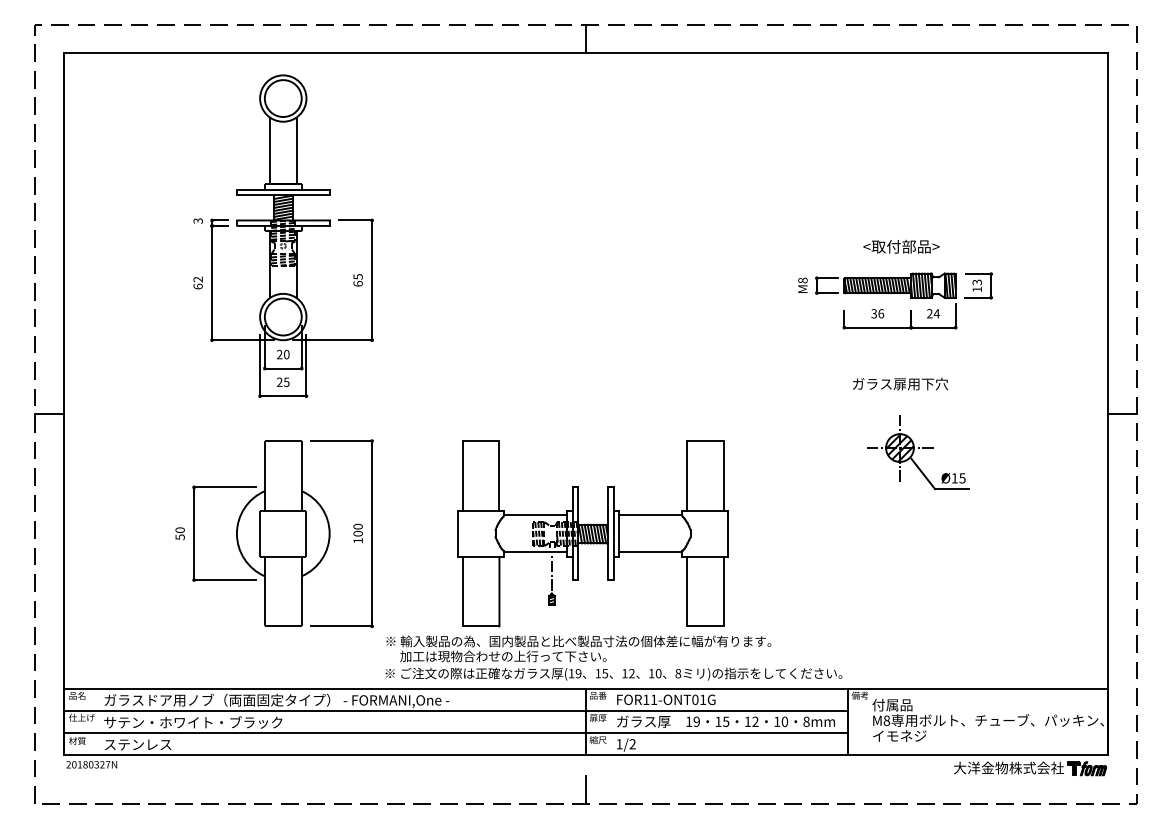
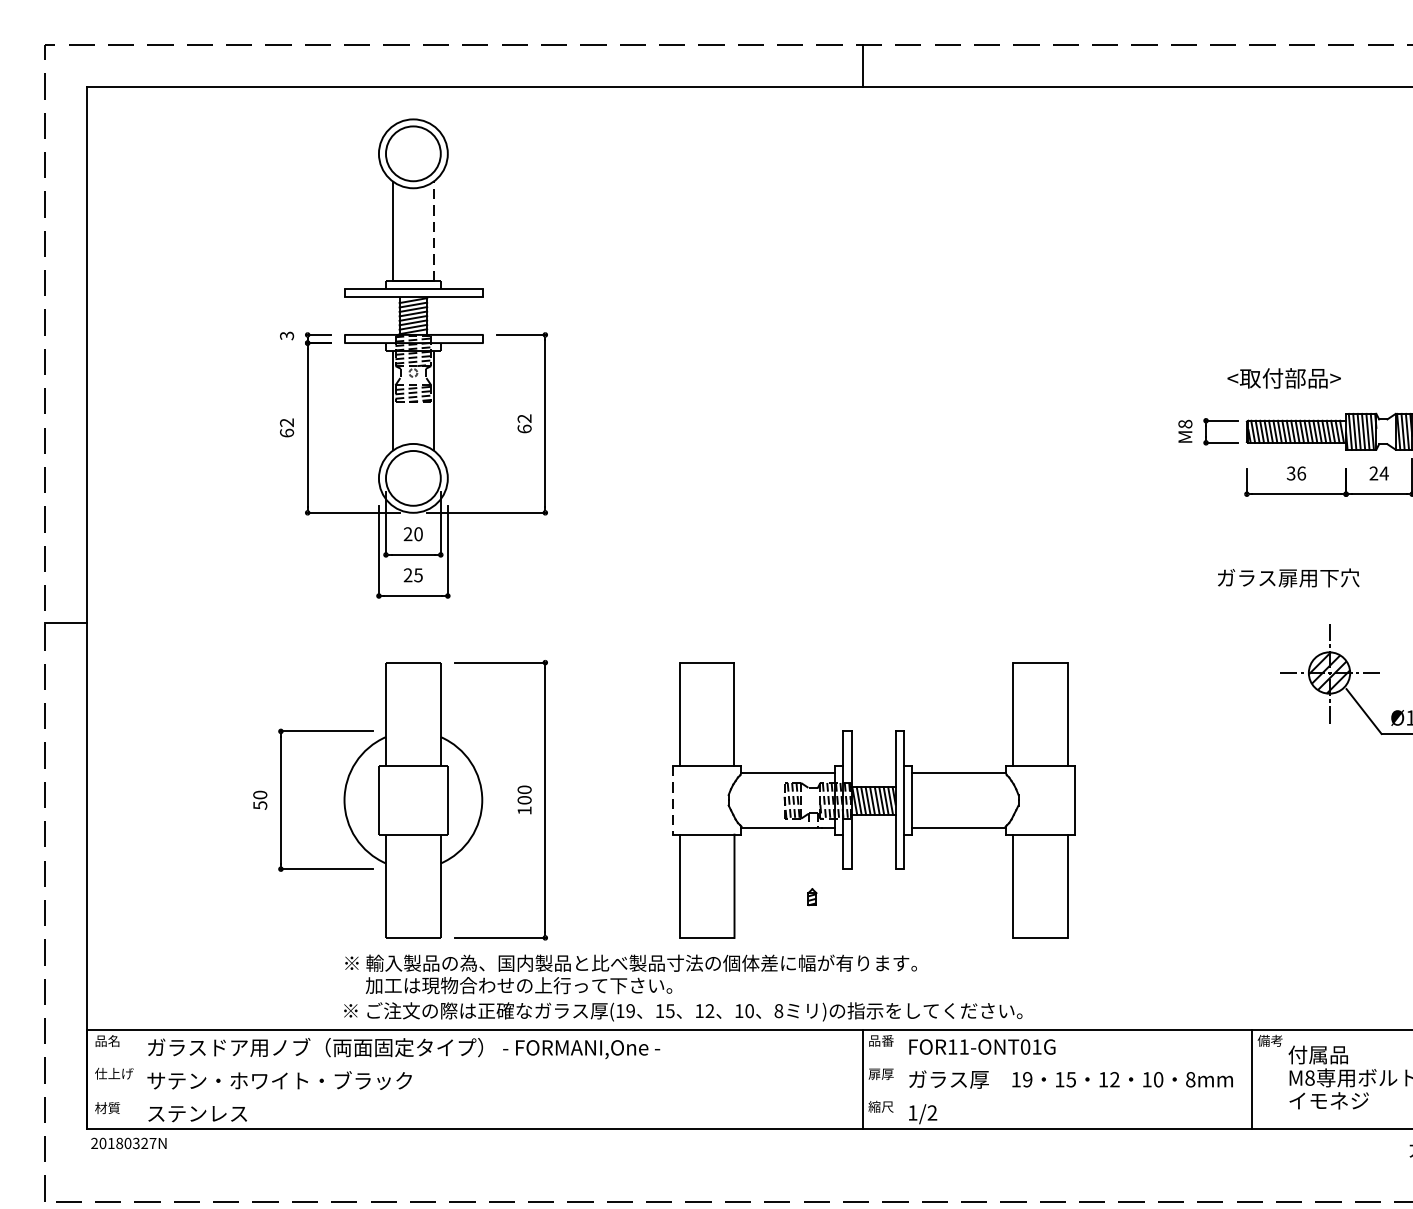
line: (297, 150) -> (434, 230), solid -> dashed
text: (901, 246) -> (1284, 378), moved
text: (357, 276) -> (523, 418), 65 -> 62
text: (900, 383) -> (1288, 577), moved
line: (457, 534) -> (672, 801), solid -> dashed
line: (551, 572) -> (811, 857), removed
text: (613, 657) -> (682, 987), moved
line: (455, 710) -> (669, 1062), removed
line: (455, 732) -> (669, 1095), removed
line: (586, 789) -> (863, 1180), removed

